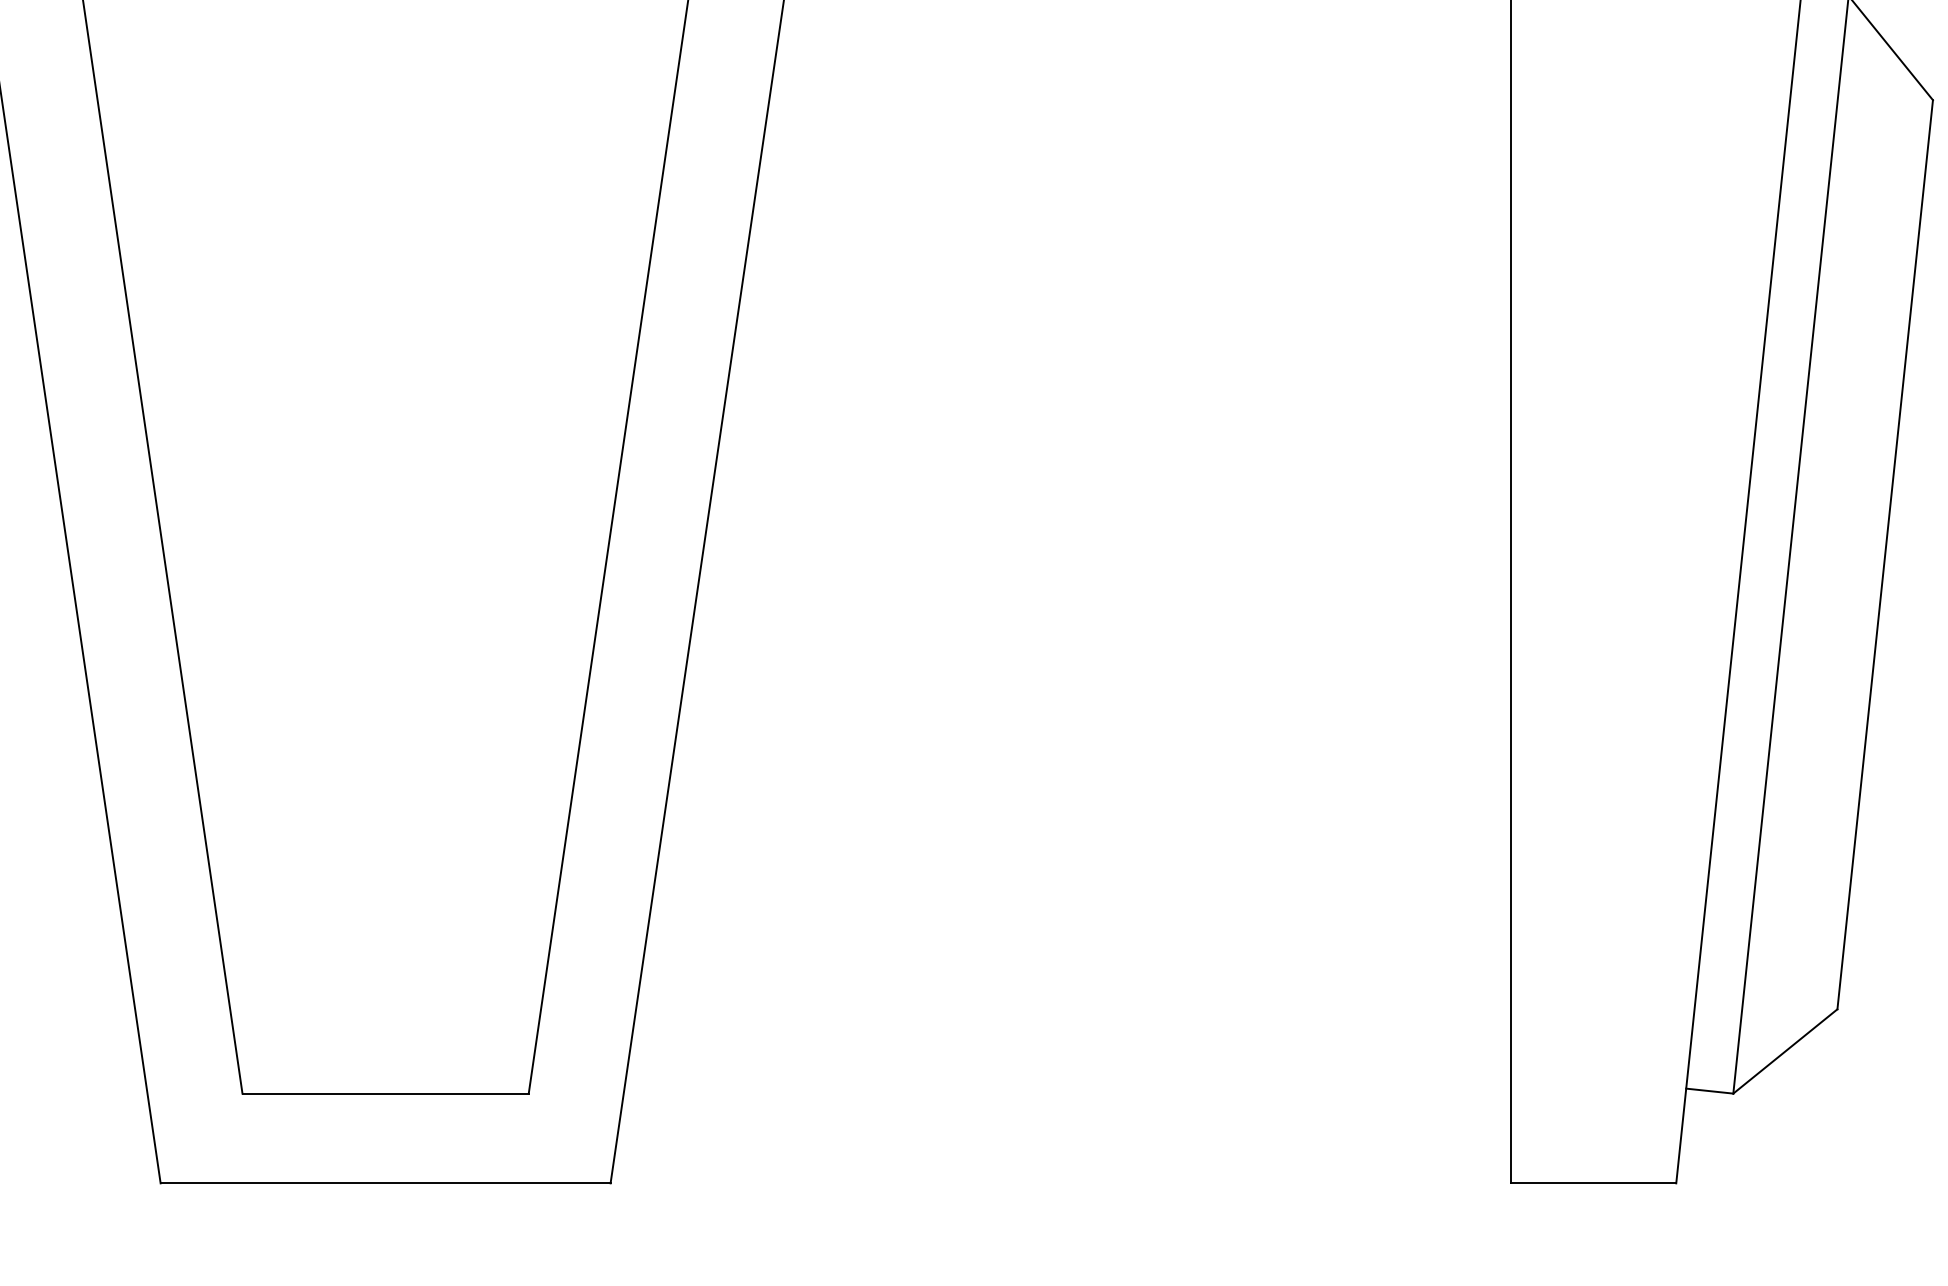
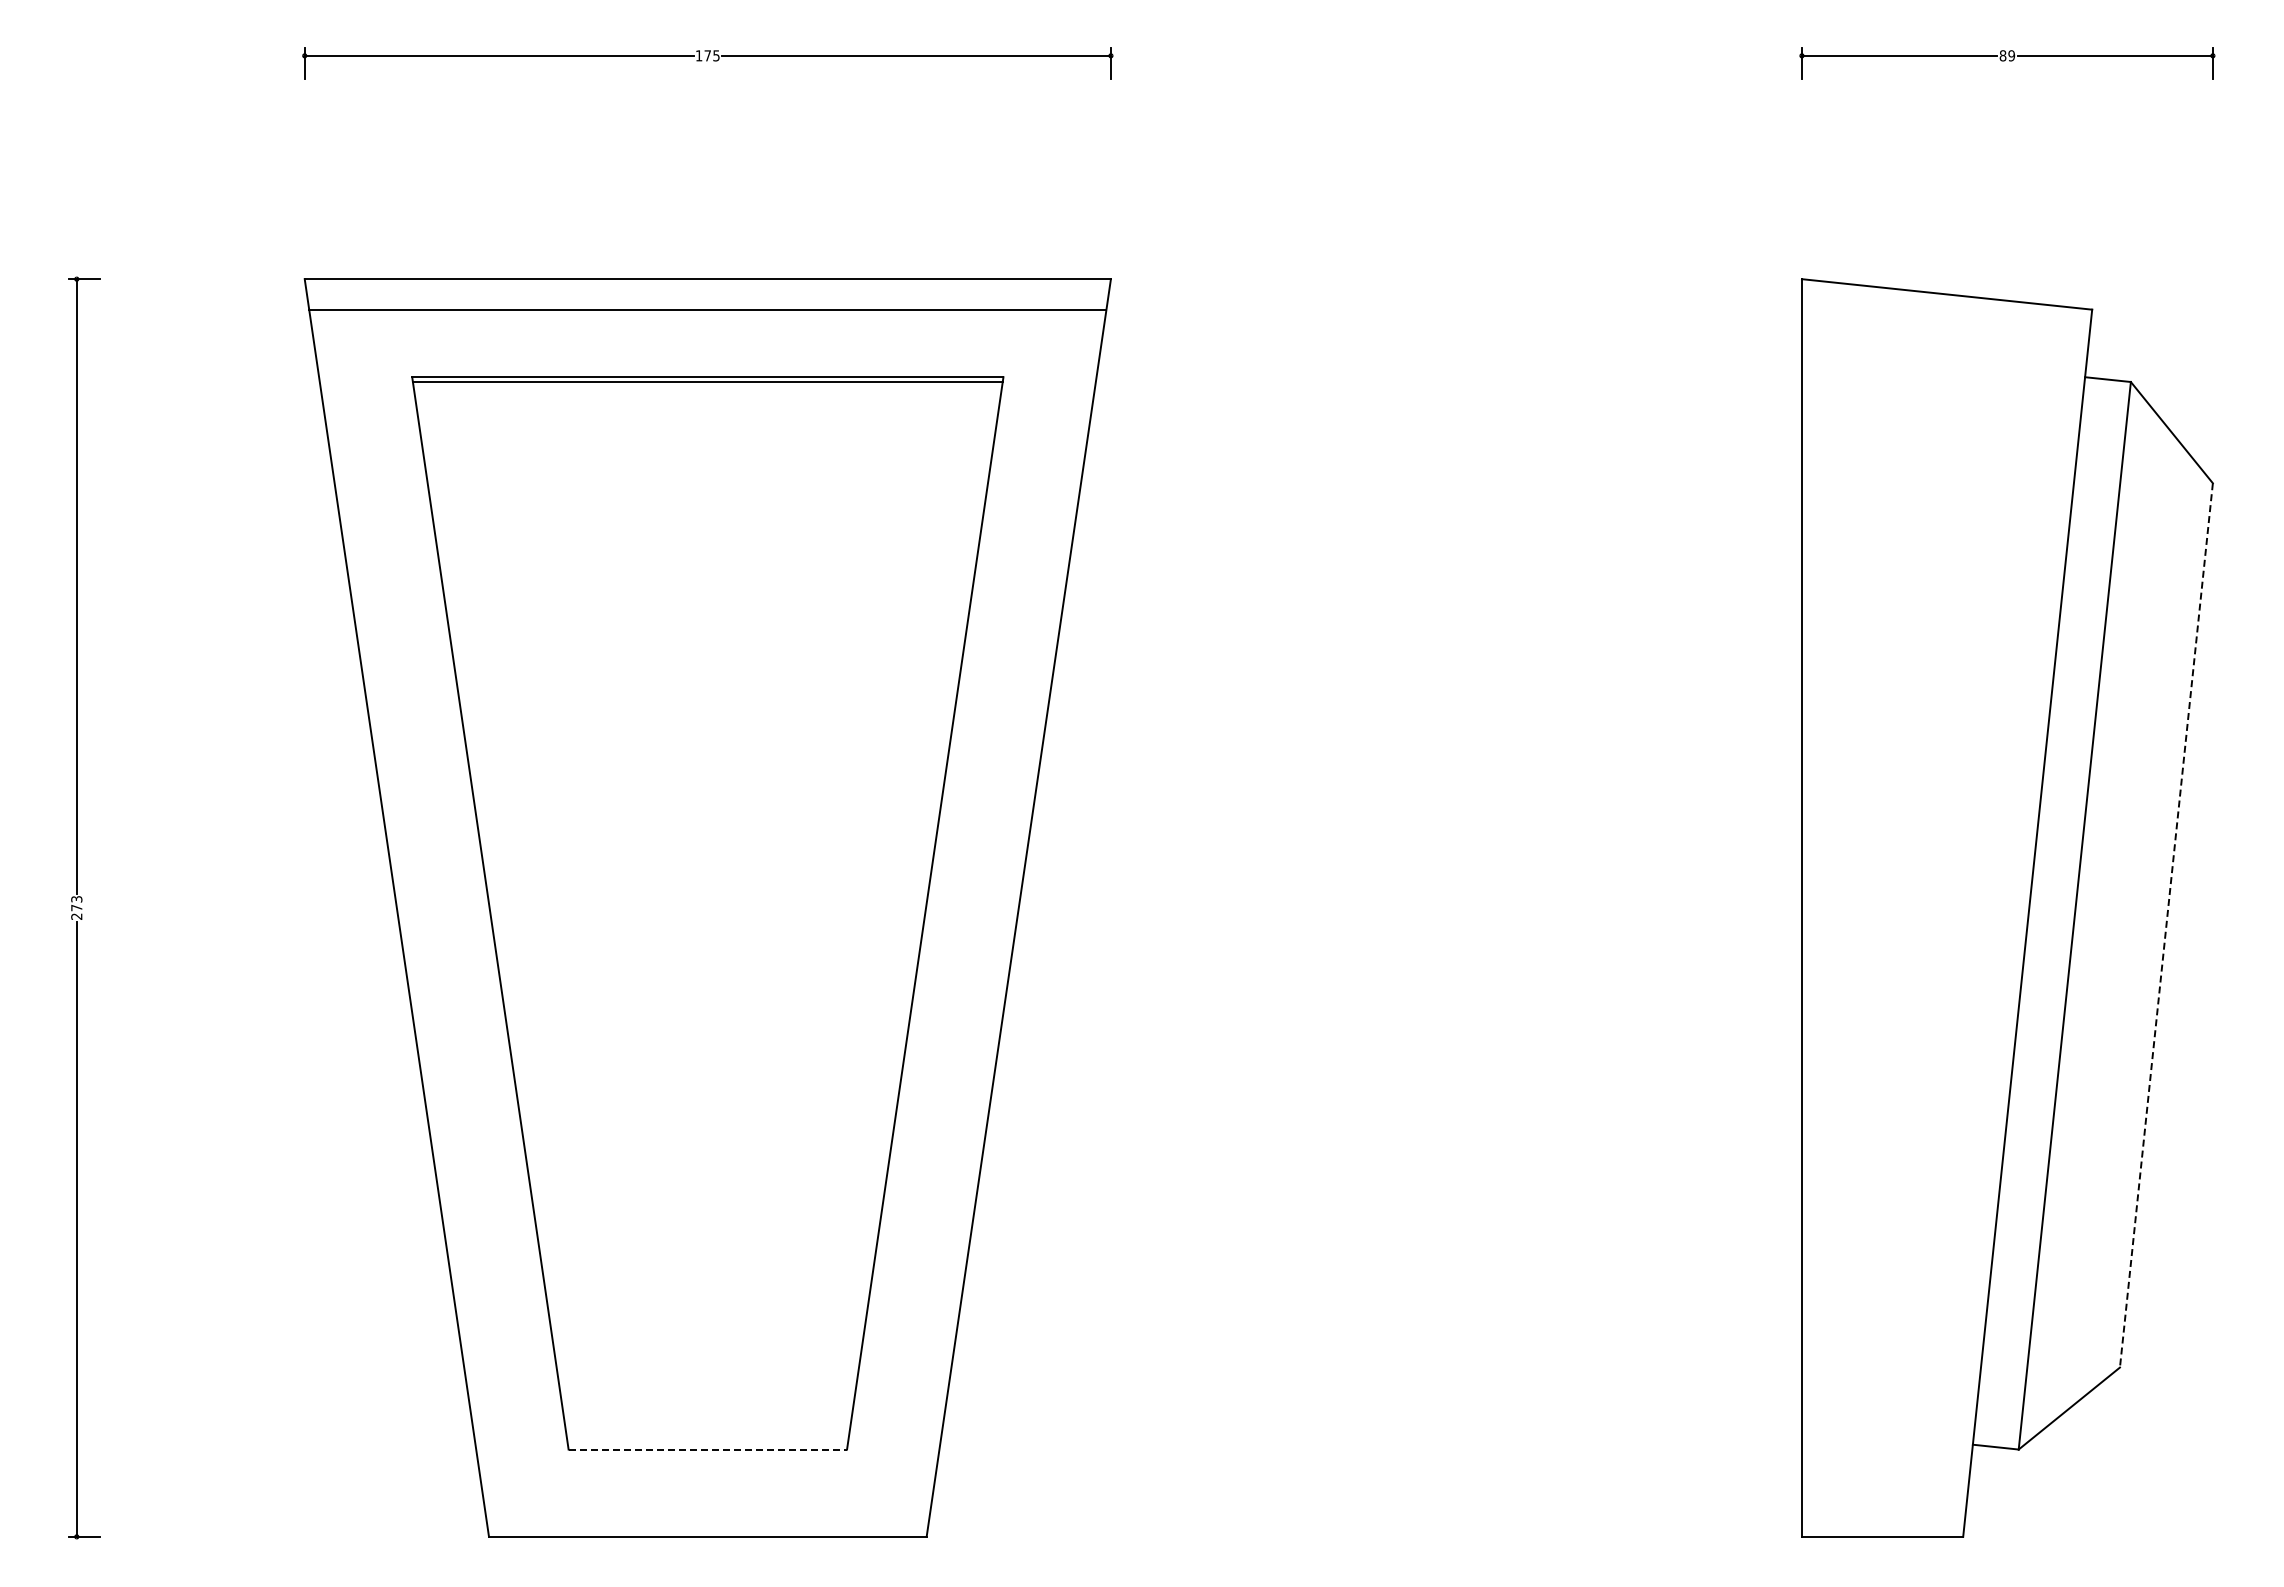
line: (1885, 554) -> (2166, 925), solid -> dashed
line: (386, 1093) -> (708, 1449), solid -> dashed

